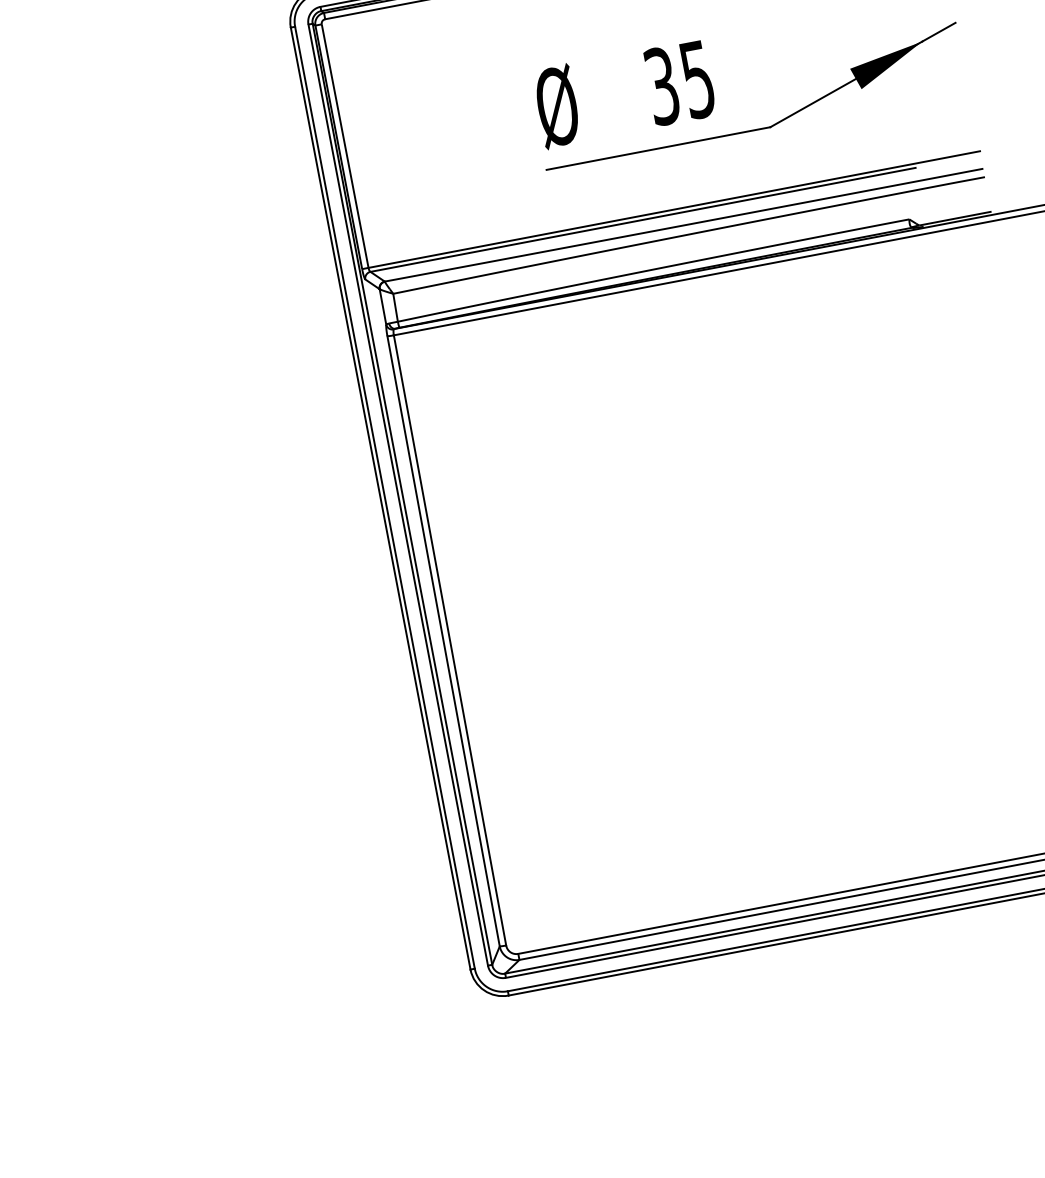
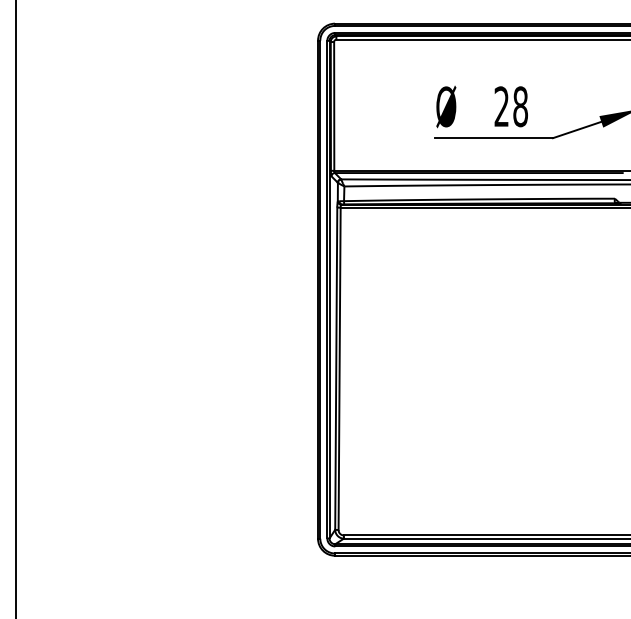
text: (678, 82) -> (510, 106), 35 -> 28

